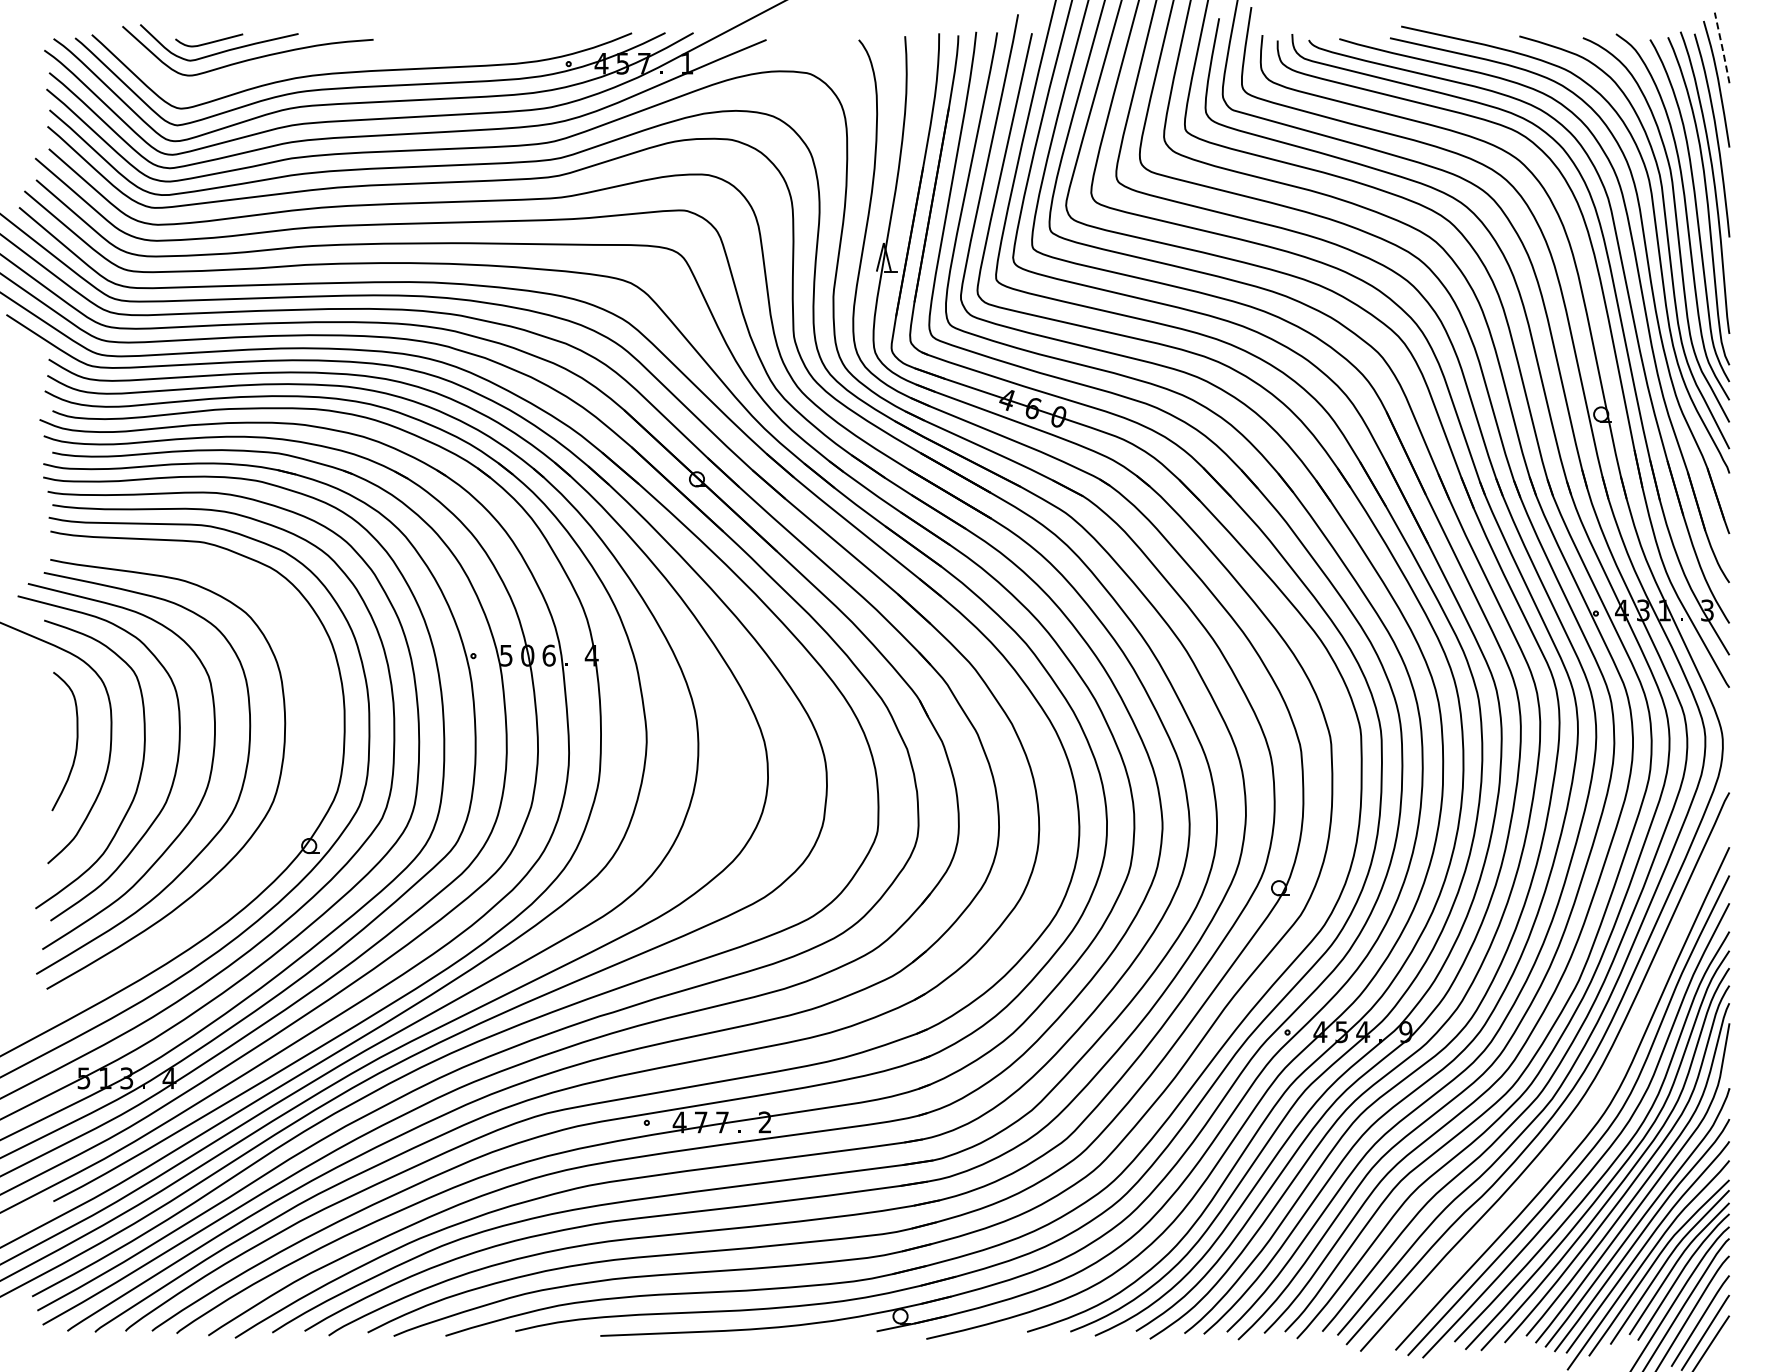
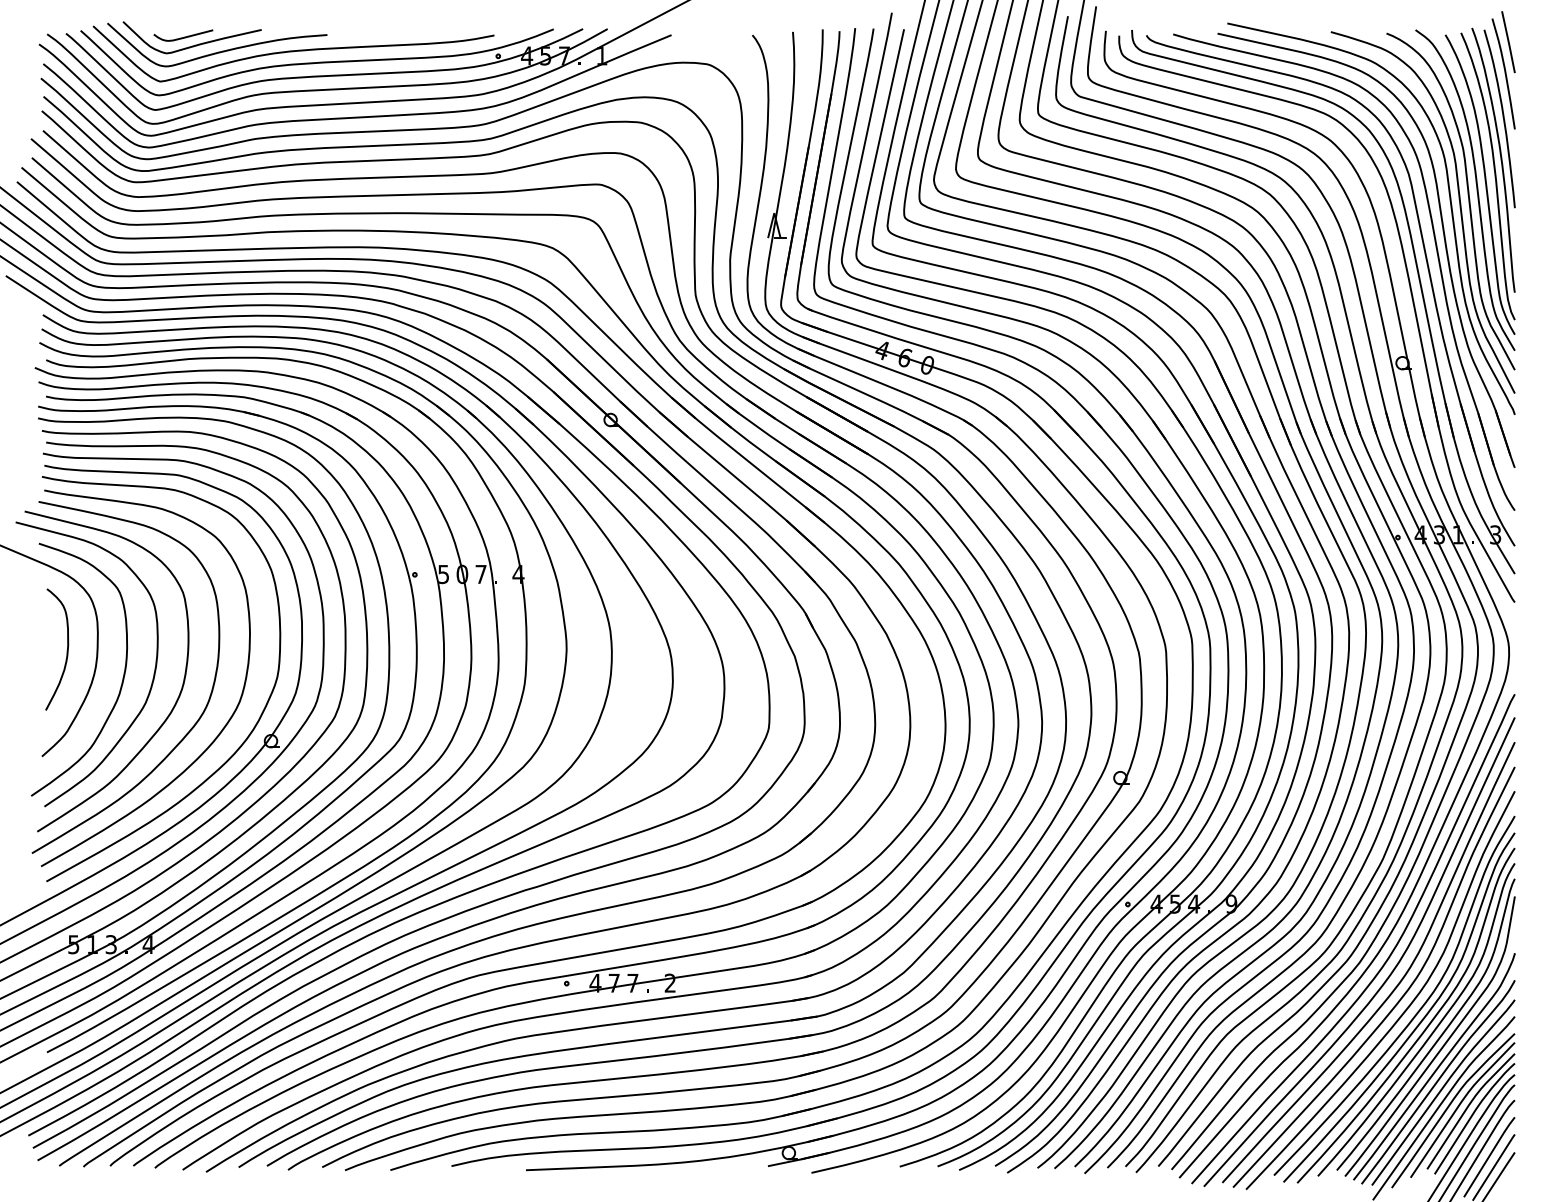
line: (1722, 48) -> (1508, 42), dashed -> solid
curve: (334, 59) -> (293, 52), added
text: (548, 655) -> (480, 574), 6 -> 7
curve: (274, 850) -> (240, 745), added
curve: (1587, 1110) -> (1390, 972), added

